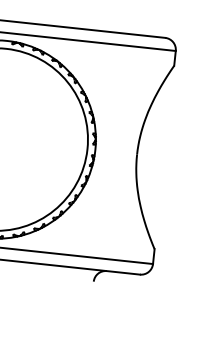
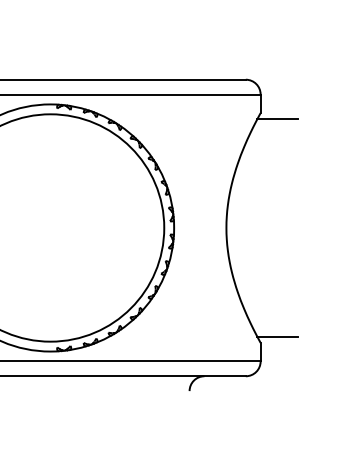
line: (187, 72) -> (277, 119), added
line: (168, 245) -> (277, 336), added

